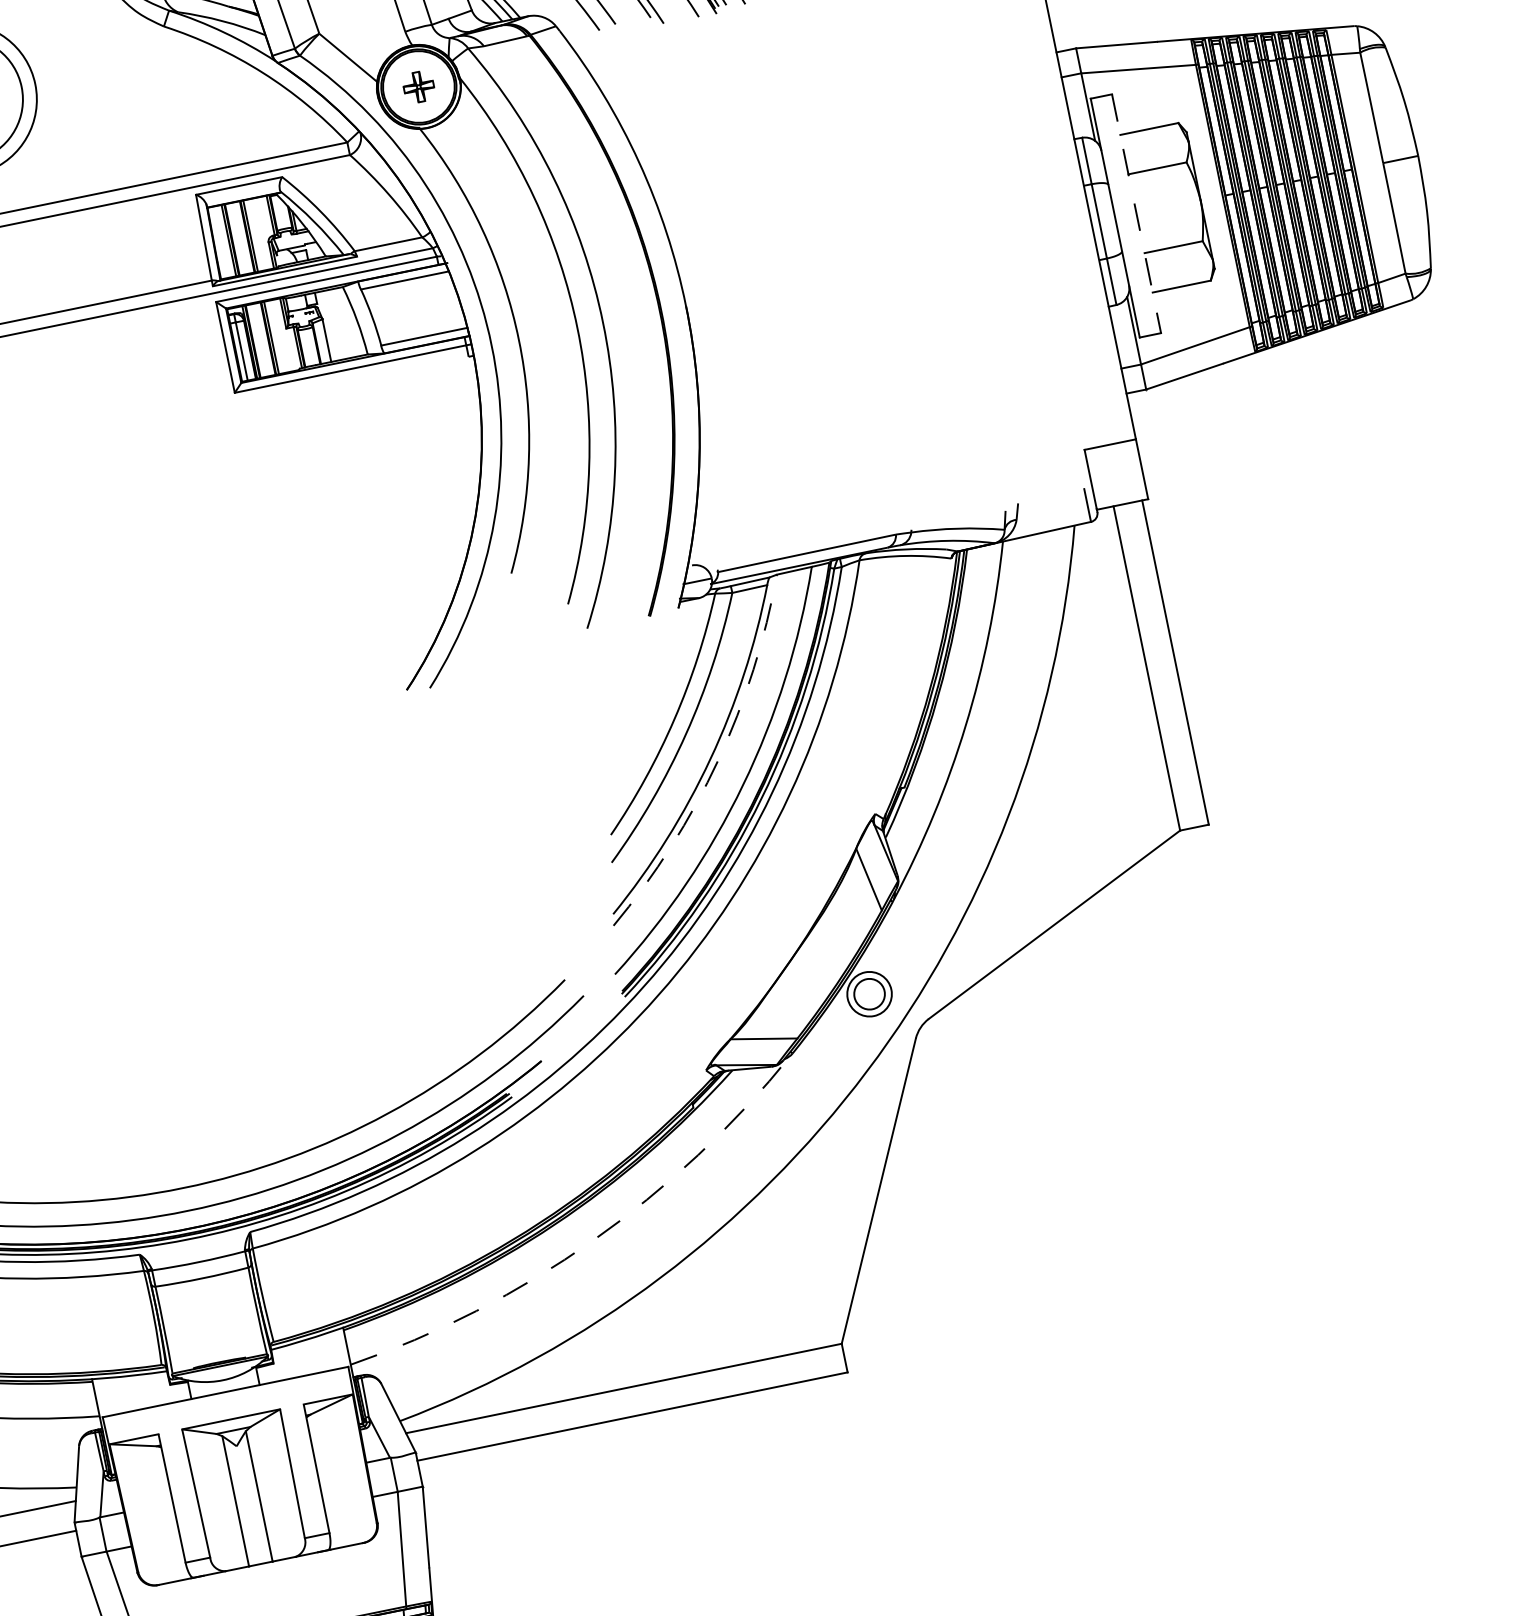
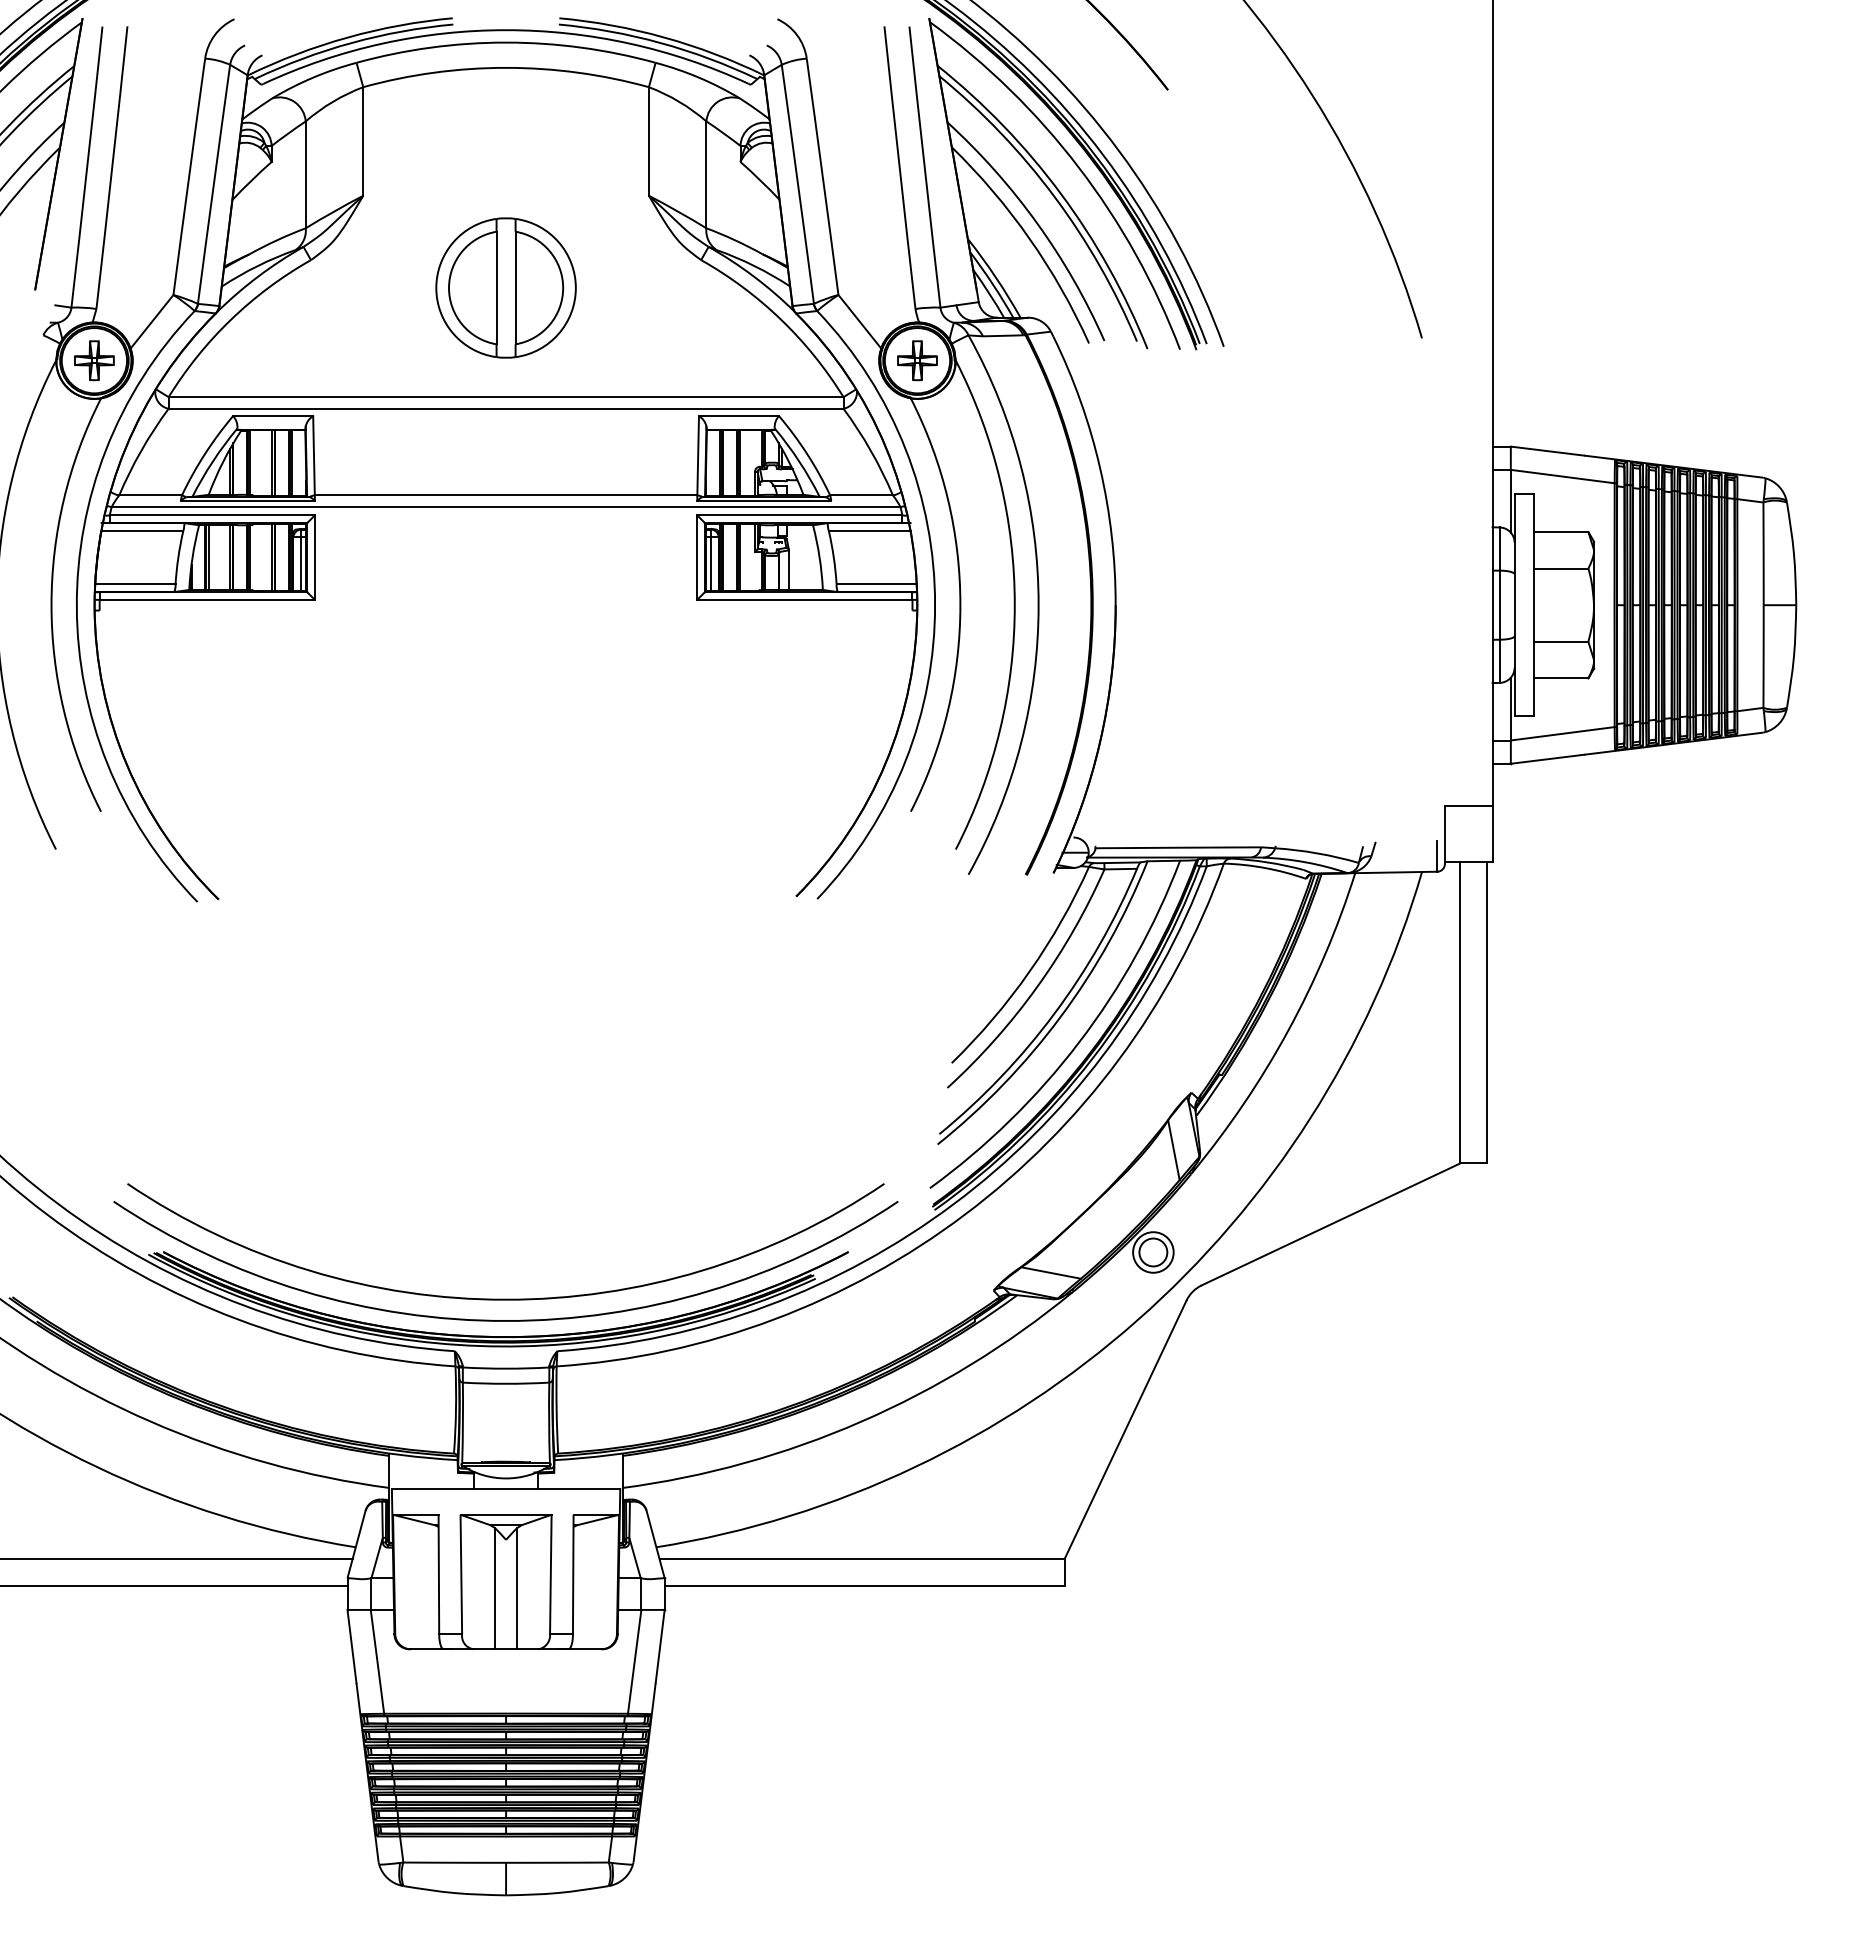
part: (418, 86) -> (917, 360), size x1.43
line: (1136, 214) -> (1534, 605), dashed -> solid
arc: (717, 760) -> (1060, 1016), dashed -> solid
arc: (592, 1240) -> (861, 1421), dashed -> solid

